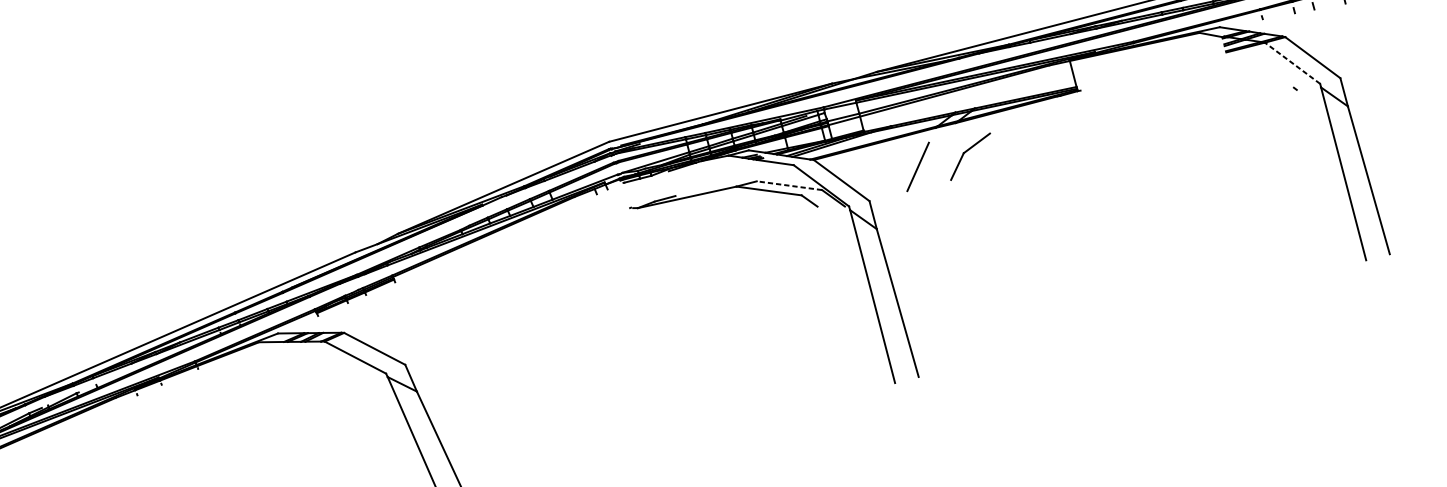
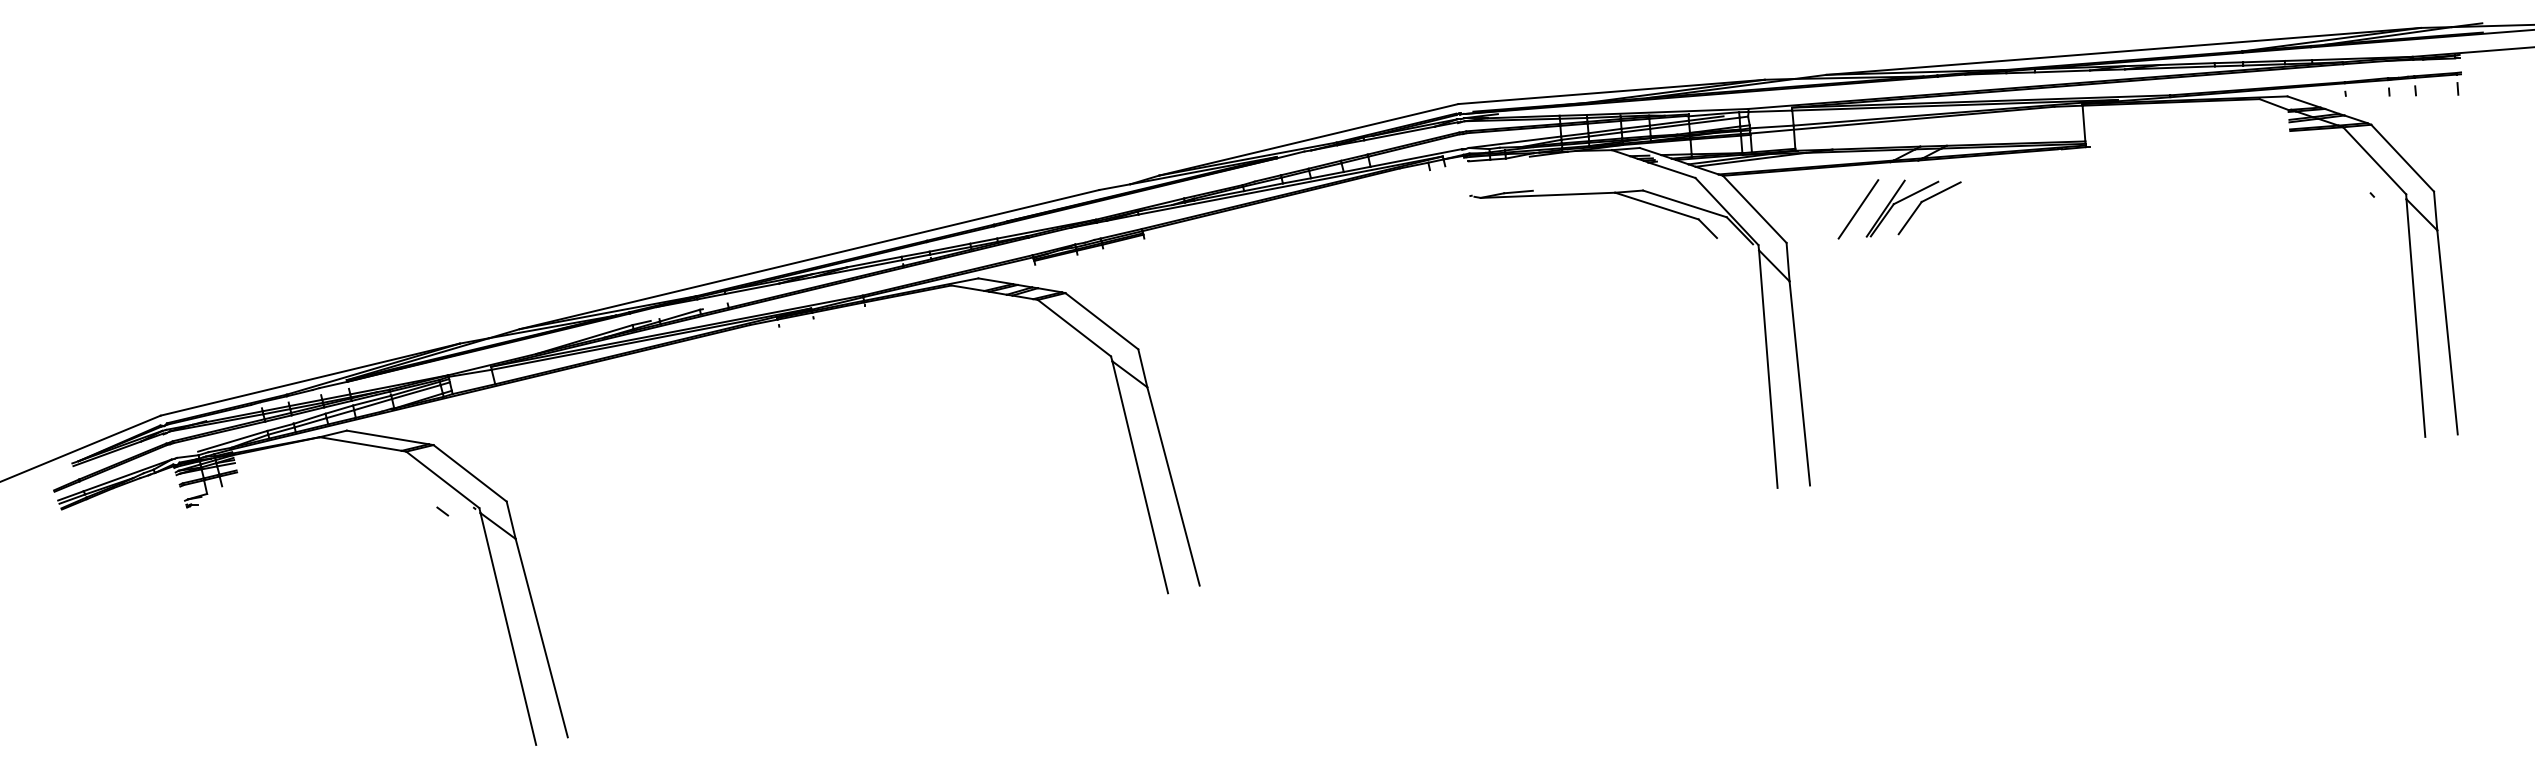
line: (1292, 63) -> (2374, 160), dashed -> solid
part: (947, 156) -> (1899, 202), added
line: (789, 185) -> (1684, 203), dashed -> solid

